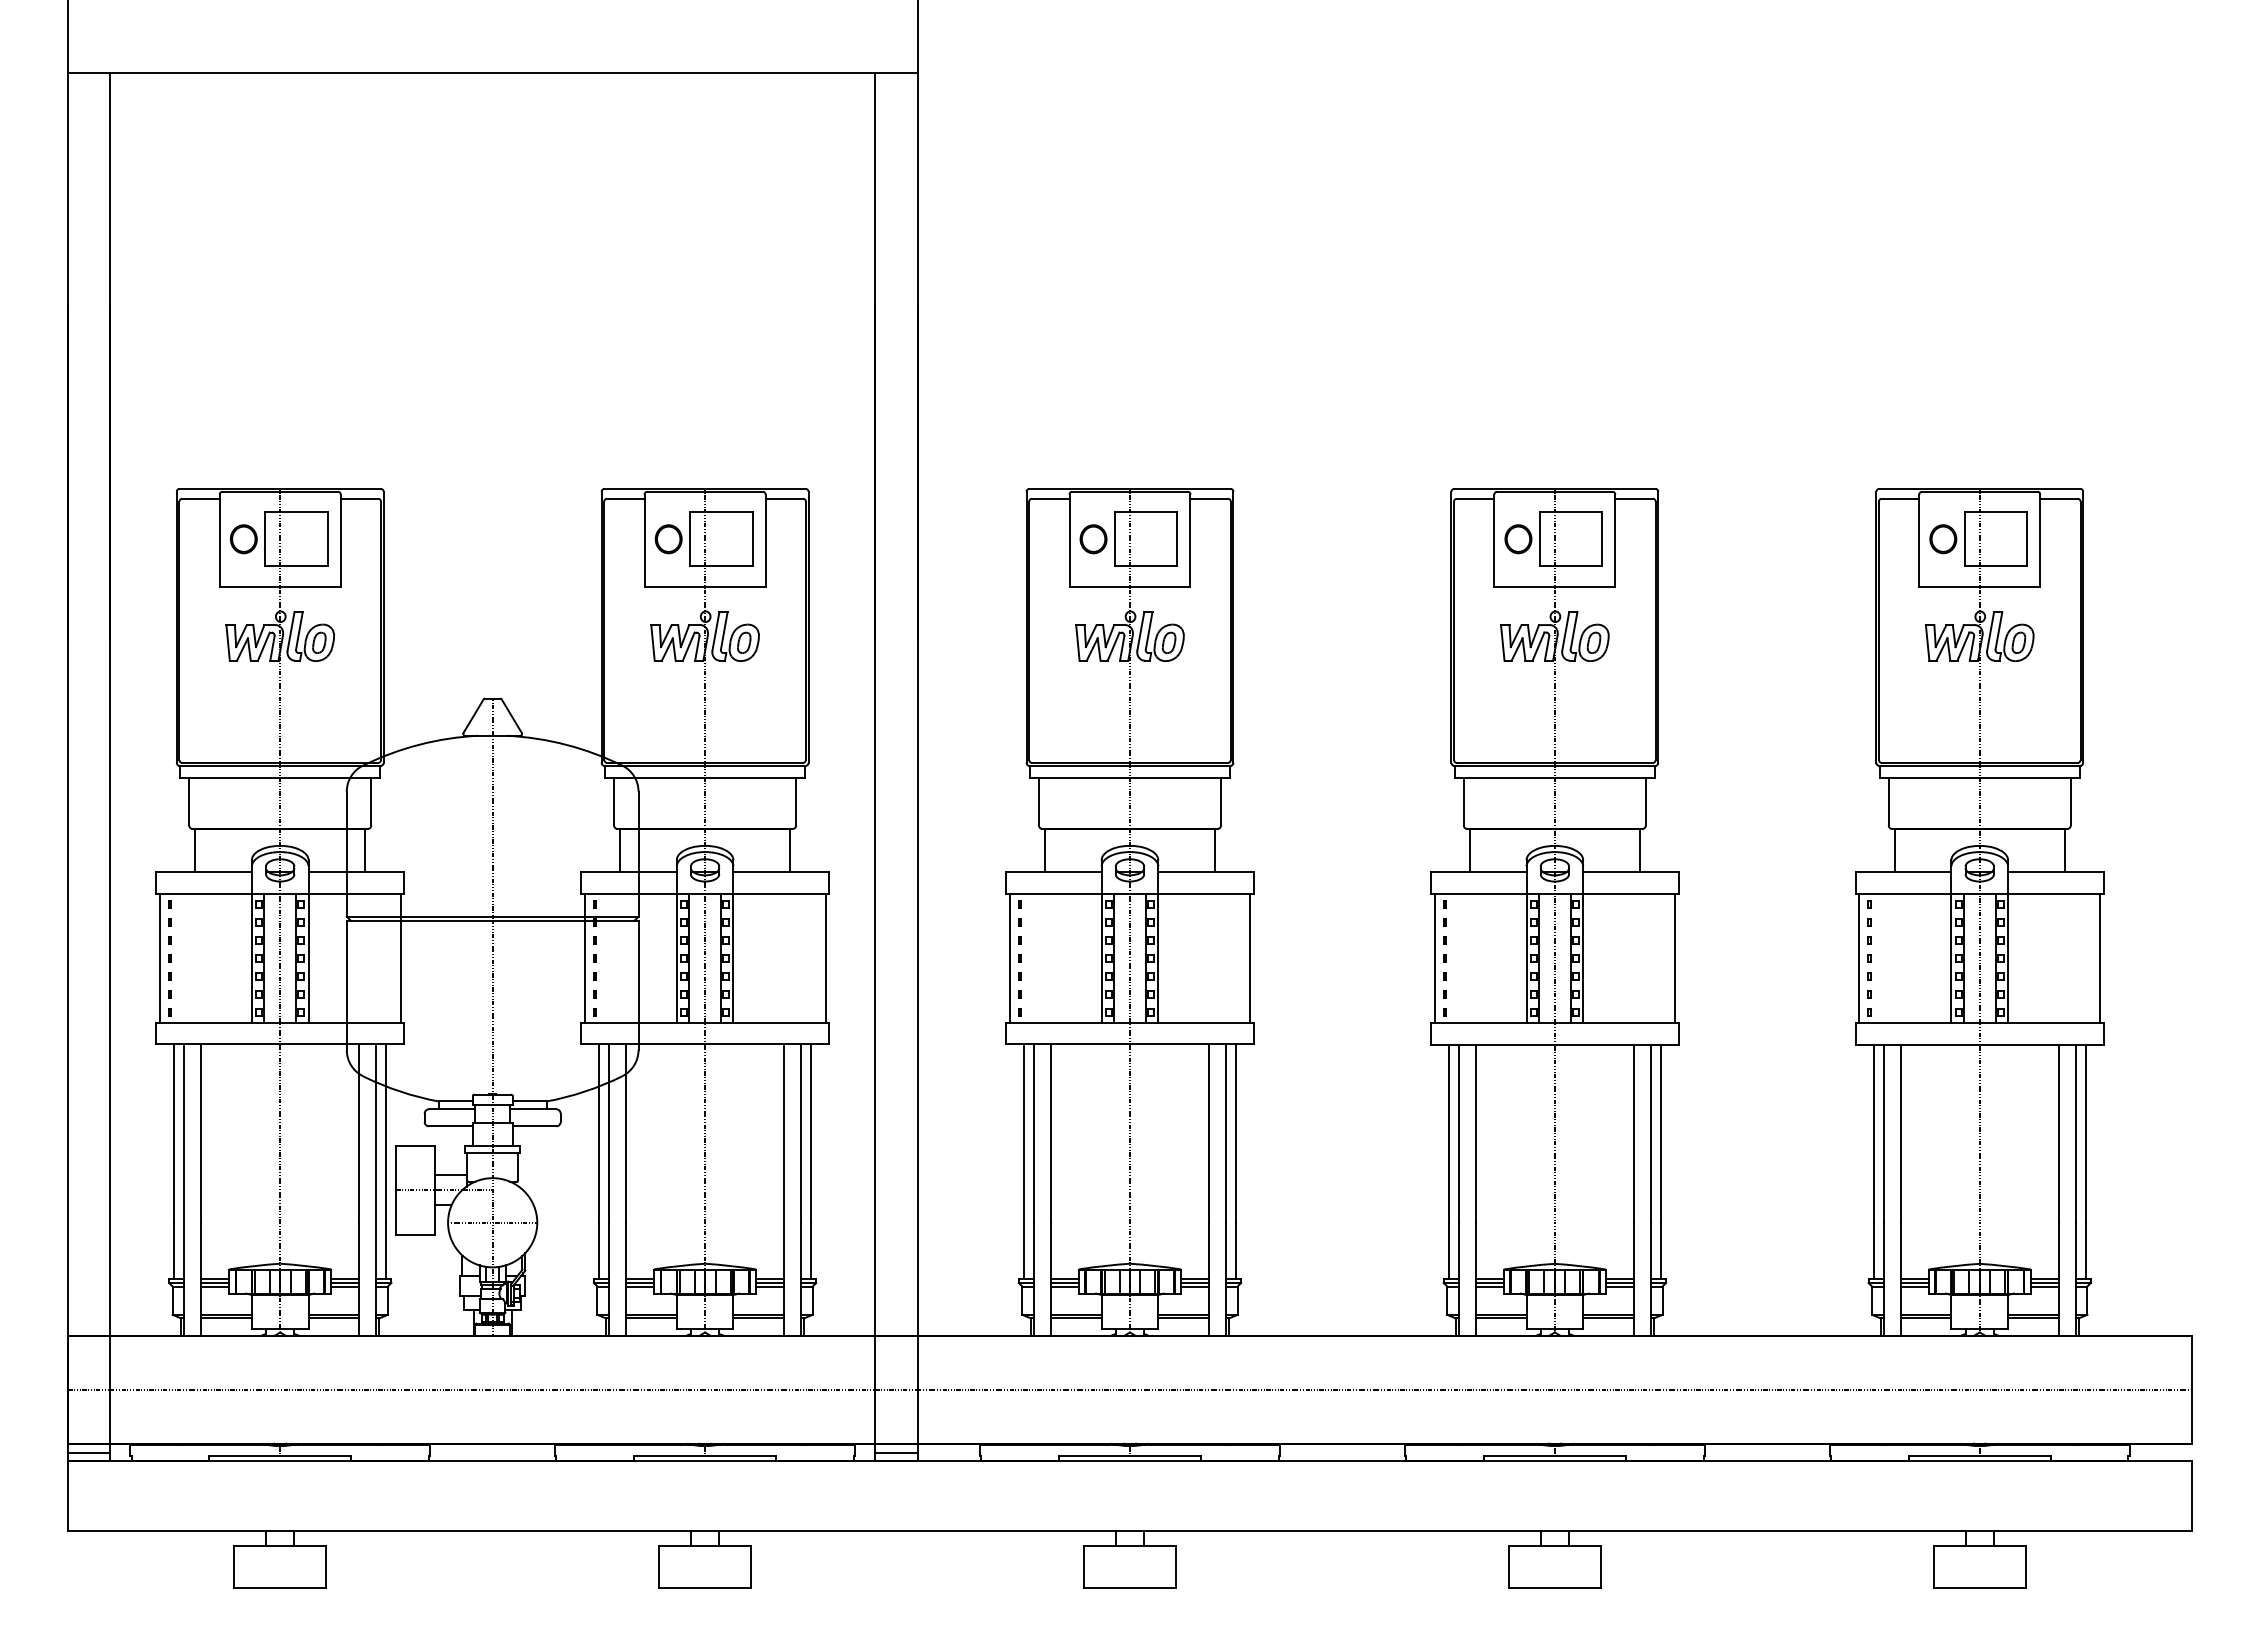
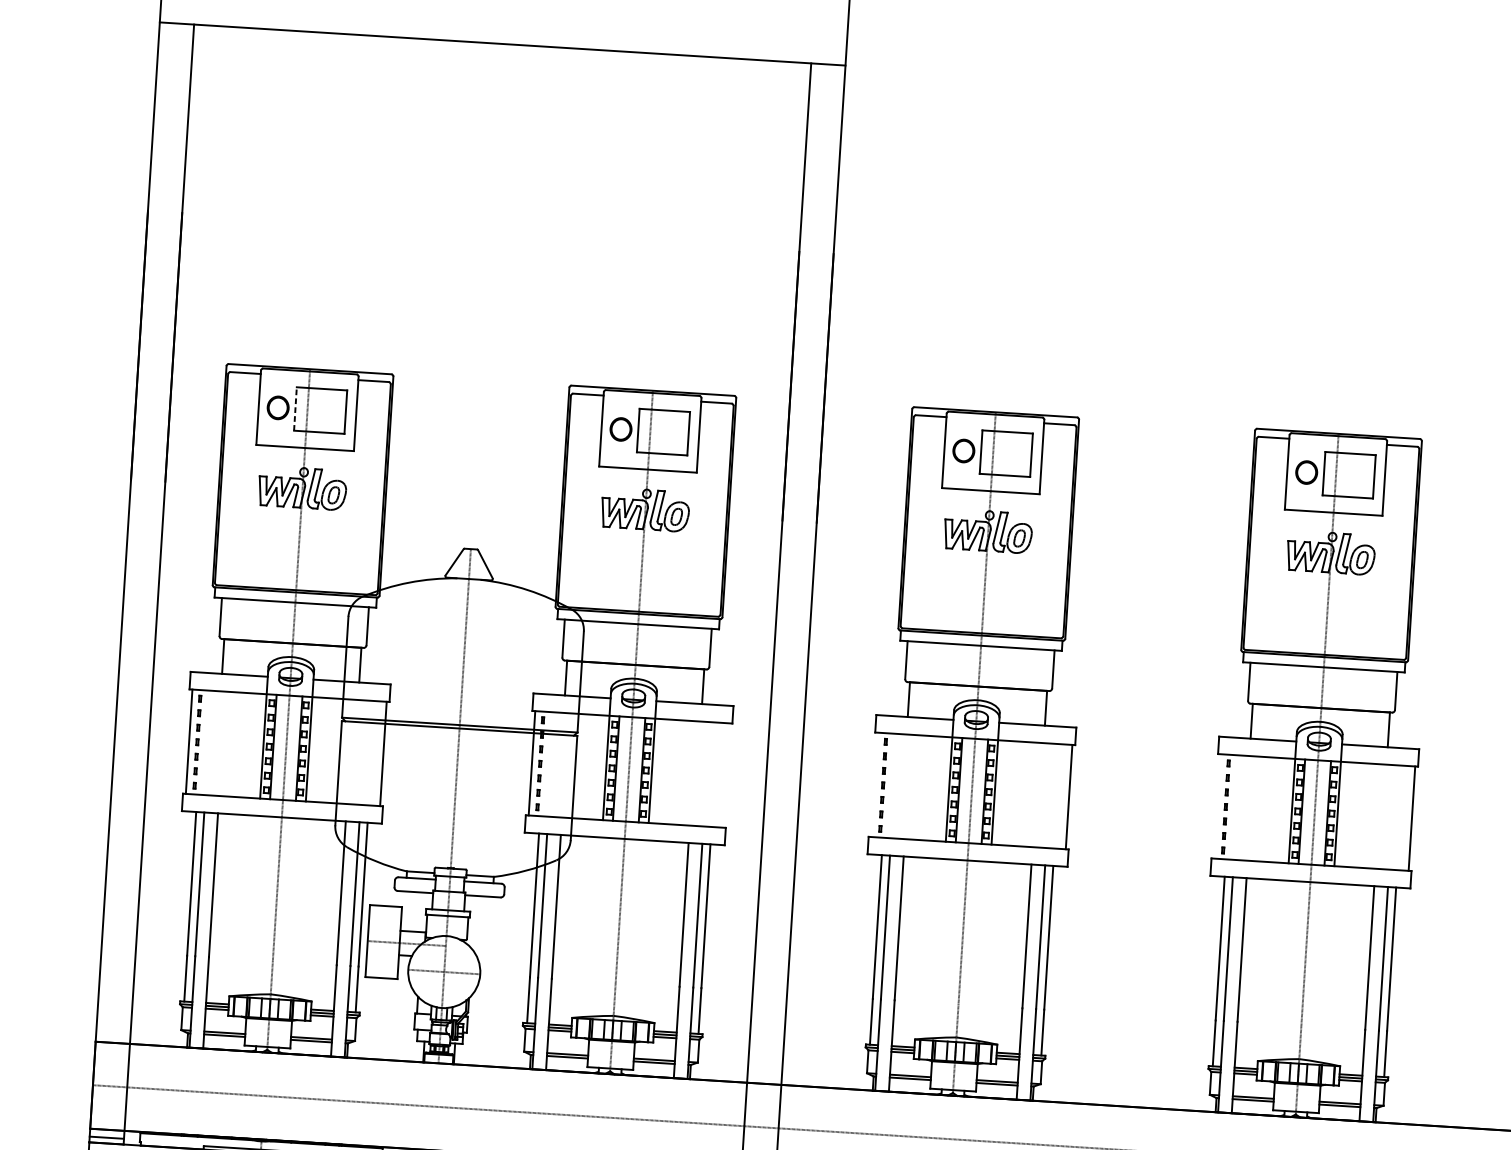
line: (265, 539) -> (295, 409), solid -> dashed
line: (825, 957) -> (726, 774), removed
line: (1009, 957) -> (874, 784), removed
line: (1434, 957) -> (1217, 805), removed

